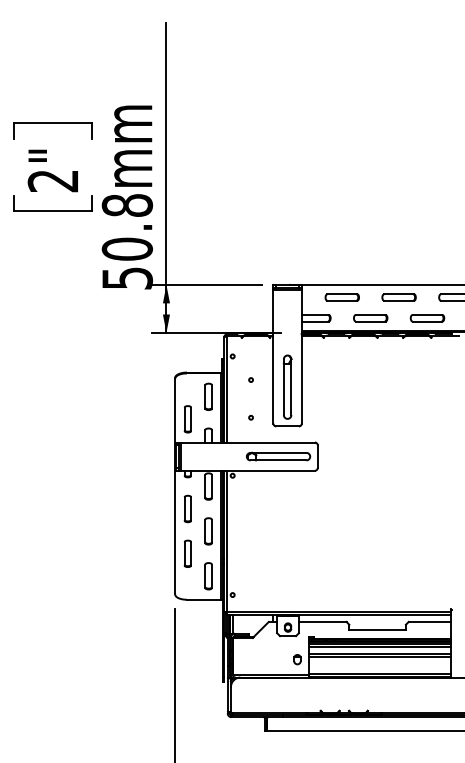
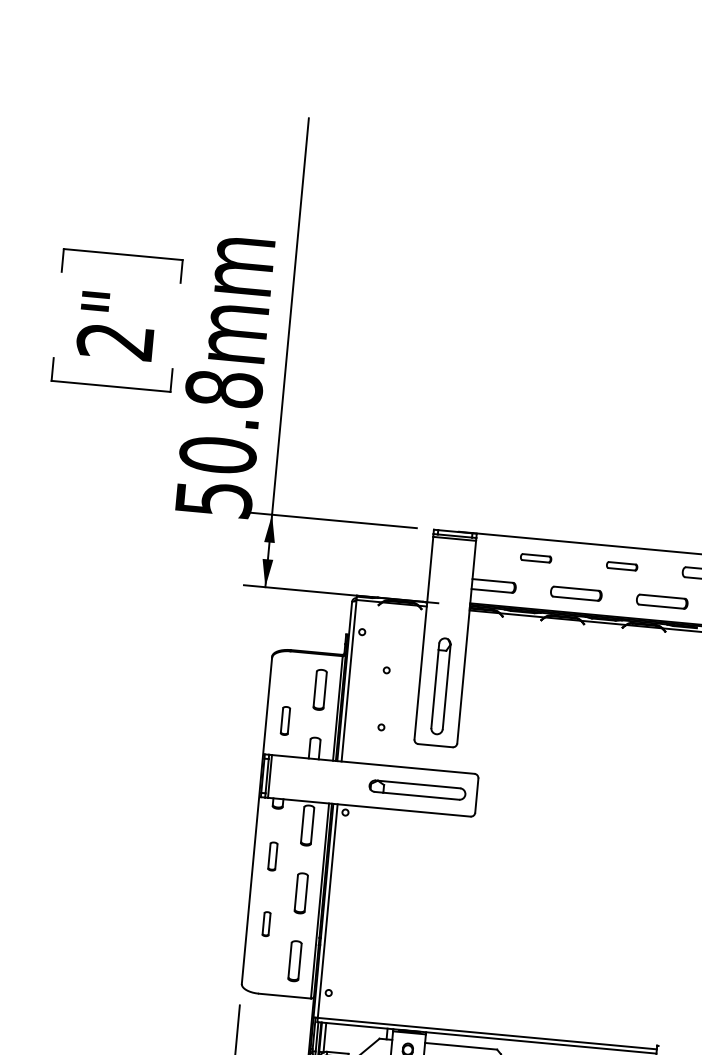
part: (341, 297) -> (535, 558), size x0.6
part: (398, 297) -> (621, 566), size x0.6
part: (187, 419) -> (285, 721), size x0.7
part: (187, 508) -> (272, 855), size x0.7
part: (187, 553) -> (266, 923), size x0.6

